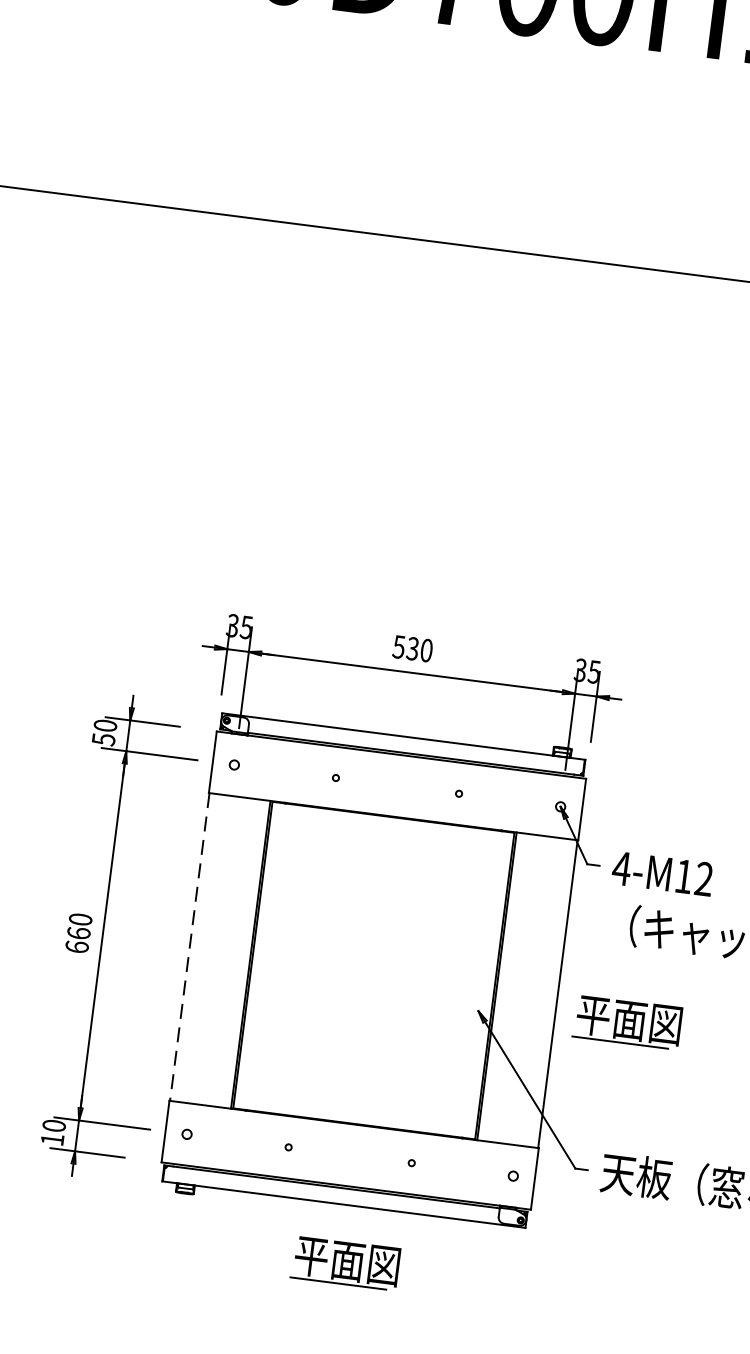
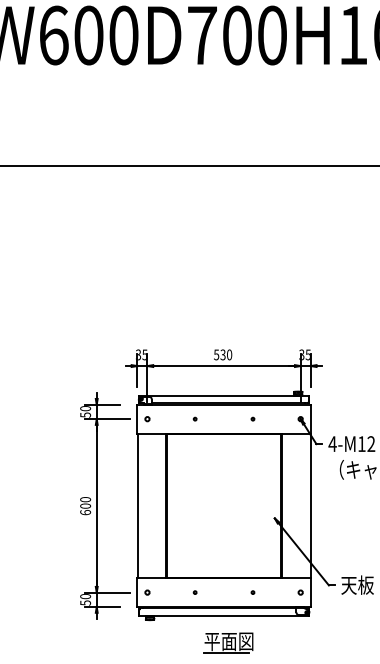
text: (78, 931) -> (85, 505), 660 -> 600
line: (189, 948) -> (137, 506), dashed -> solid
part: (627, 1021) -> (344, 514), removed
text: (52, 1138) -> (85, 602), 10 -> 50

